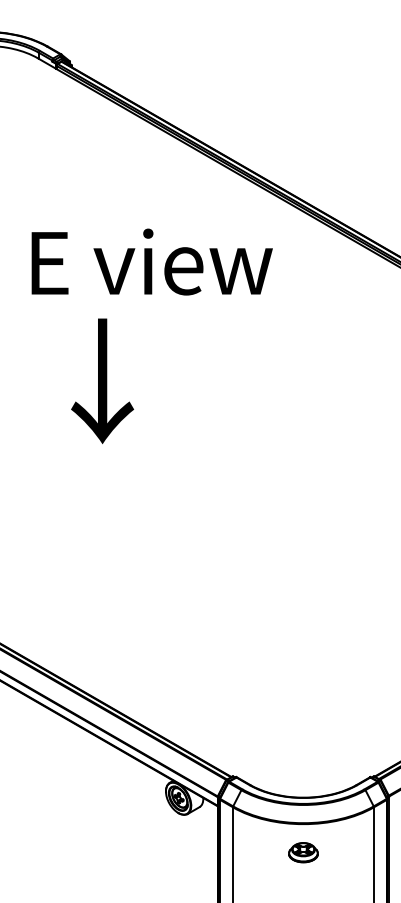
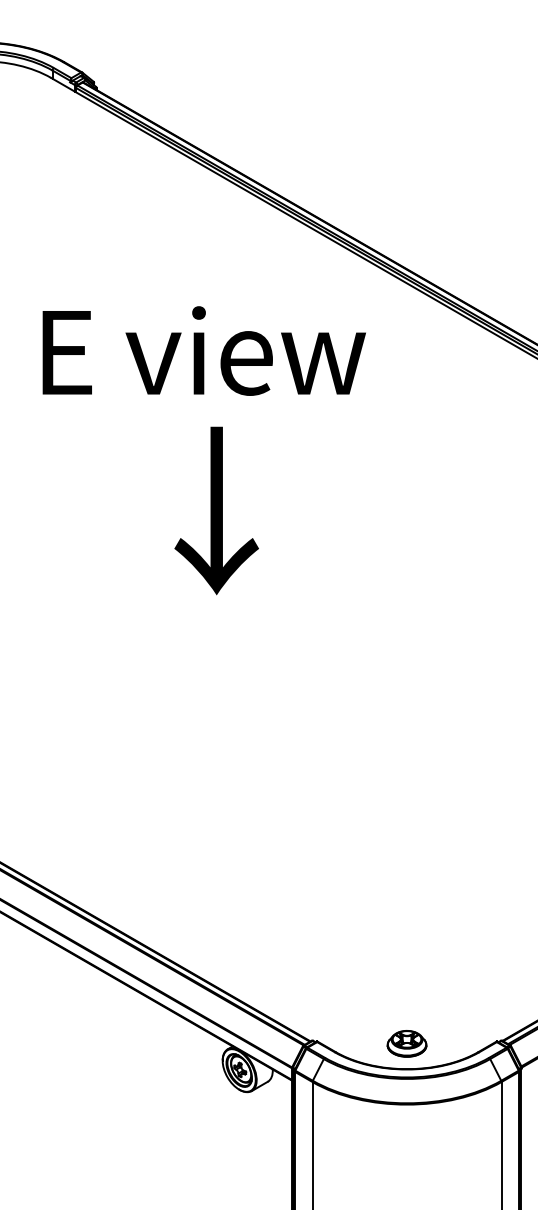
text: (102, 381) -> (216, 510), moved
part: (303, 852) -> (406, 1043), moved

